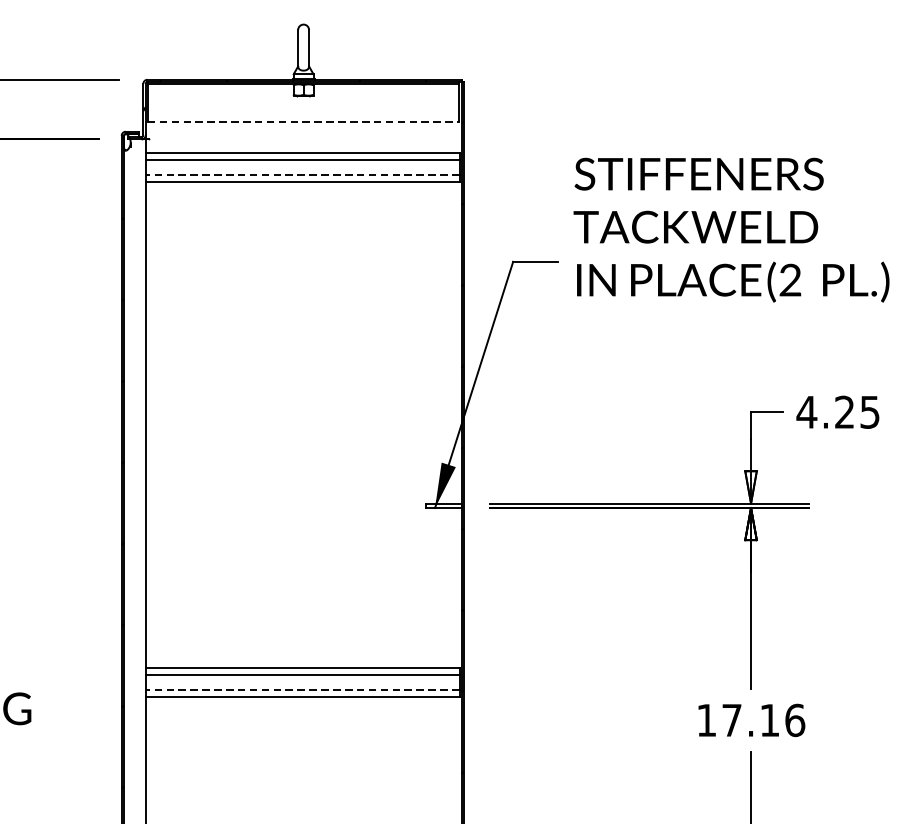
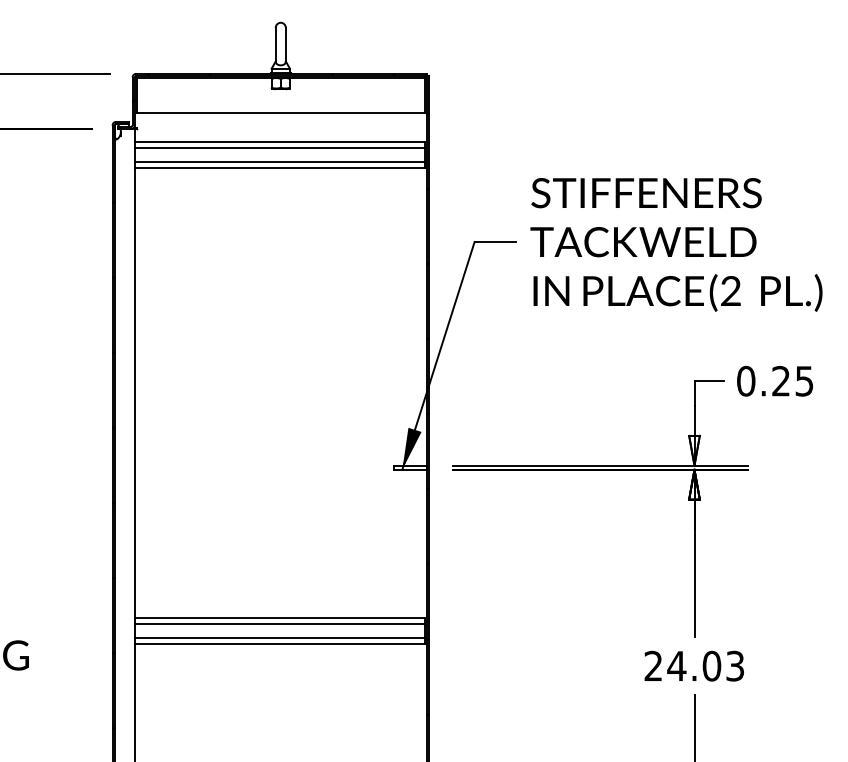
line: (304, 121) -> (281, 112), dashed -> solid
line: (302, 175) -> (279, 162), dashed -> solid
text: (731, 229) -> (676, 244), moved
text: (806, 411) -> (745, 380), 4.25 -> 0.25
line: (302, 690) -> (279, 638), dashed -> solid
text: (751, 719) -> (694, 665), 17.16 -> 24.03

